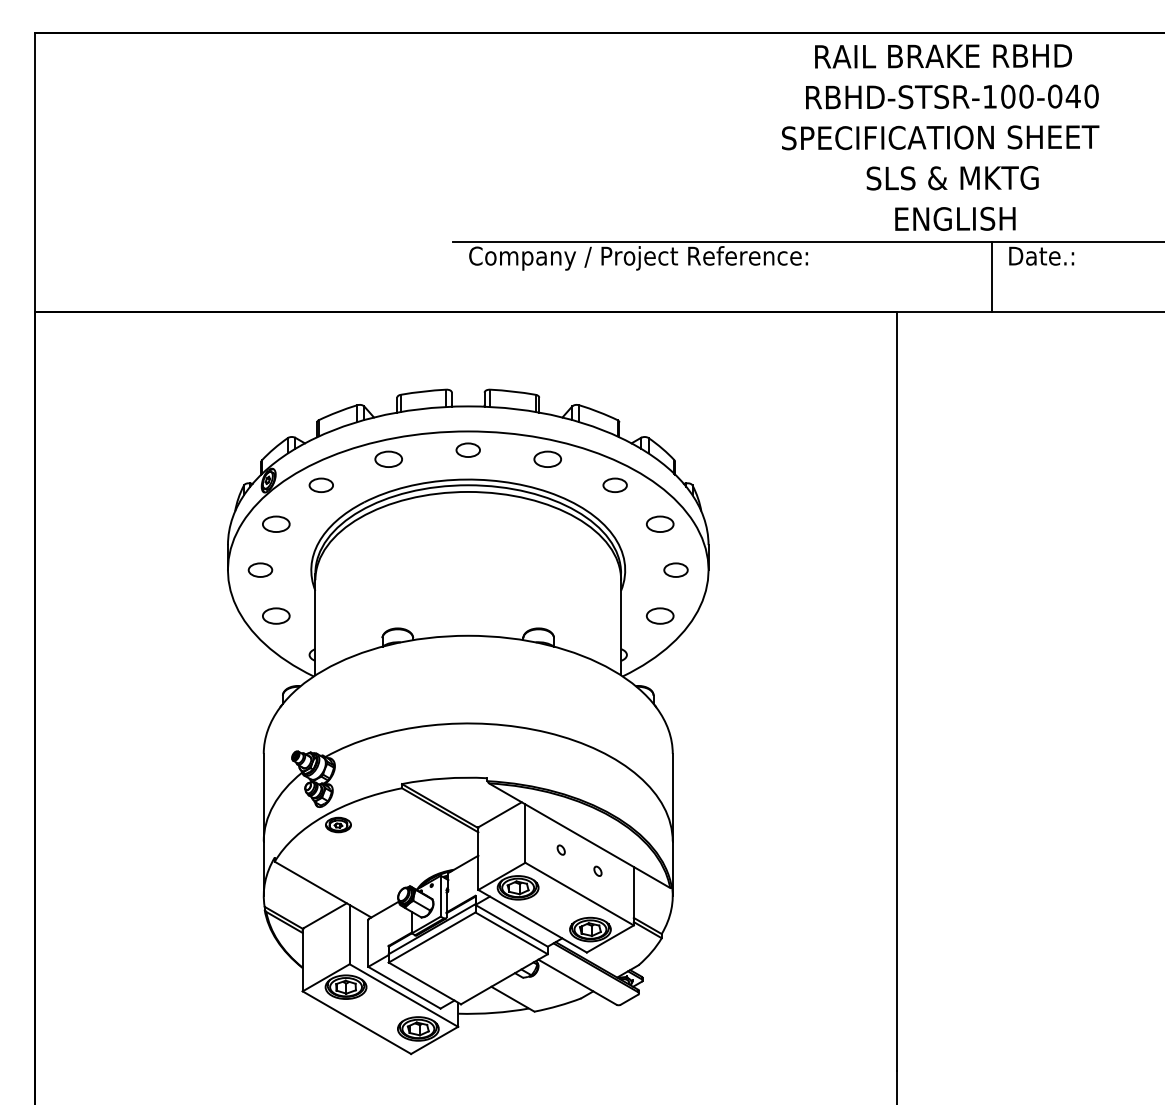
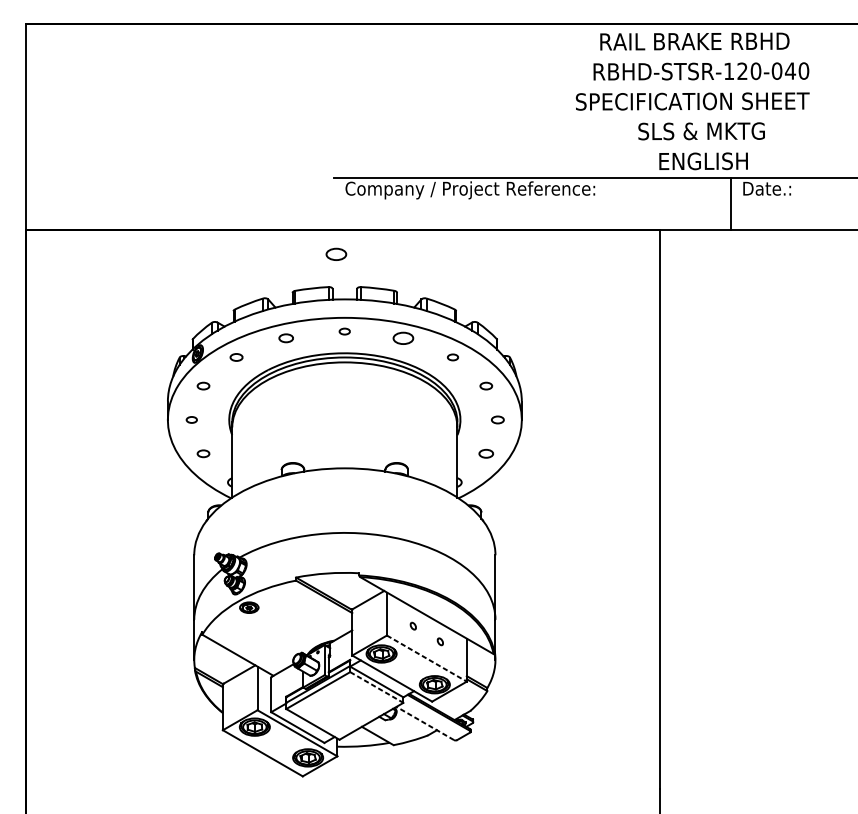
text: (1008, 96) -> (742, 71), RBHD-STSR-100-040 -> RBHD-STSR-120-040
part: (456, 344) -> (336, 253), added
part: (467, 449) -> (344, 331), size x0.6
part: (388, 458) -> (286, 337), size x0.7
part: (320, 484) -> (236, 356), size x0.7
part: (614, 484) -> (452, 356), size x0.6
part: (276, 523) -> (203, 385), size x0.6
part: (660, 523) -> (486, 385), size x0.6
part: (260, 569) -> (191, 419), size x0.6
part: (675, 569) -> (497, 419), size x0.7
part: (276, 615) -> (203, 453), size x0.6
part: (660, 615) -> (486, 453), size x0.7
line: (579, 894) -> (426, 658), solid -> dashed
line: (511, 933) -> (376, 687), solid -> dashed
line: (577, 981) -> (425, 722), solid -> dashed

